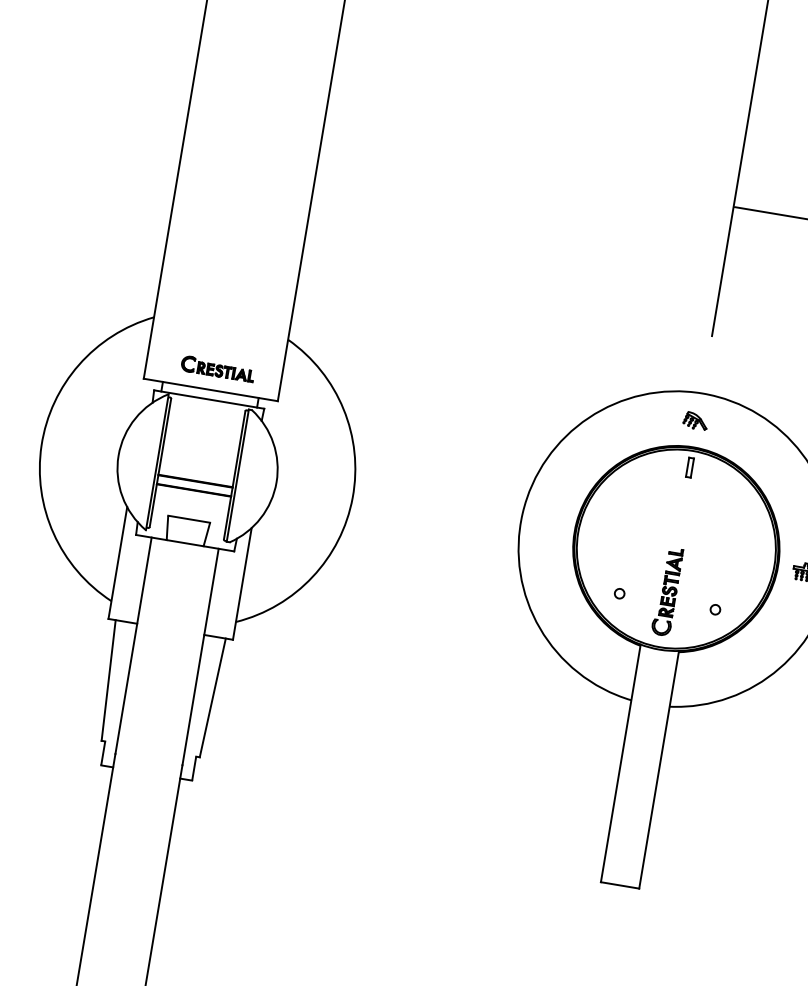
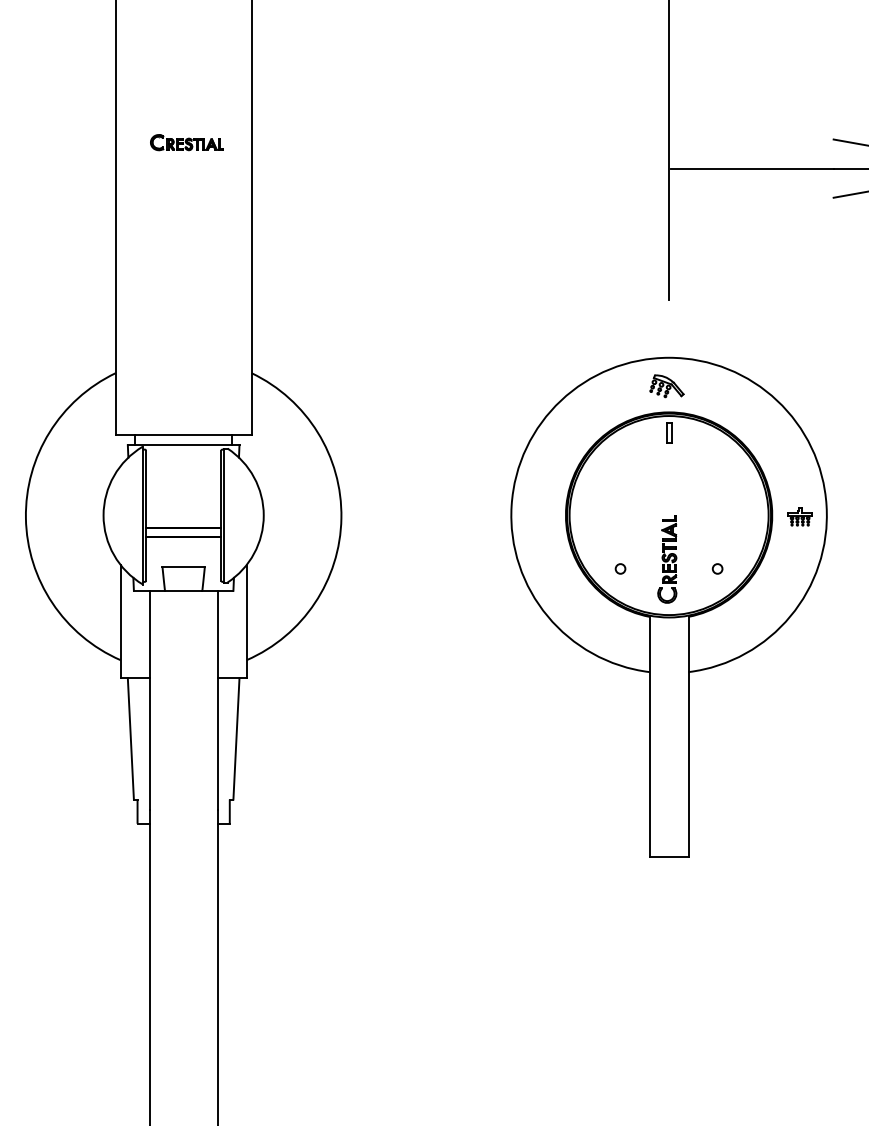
part: (217, 368) -> (186, 142), moved
part: (695, 420) -> (666, 385), size x1.4

